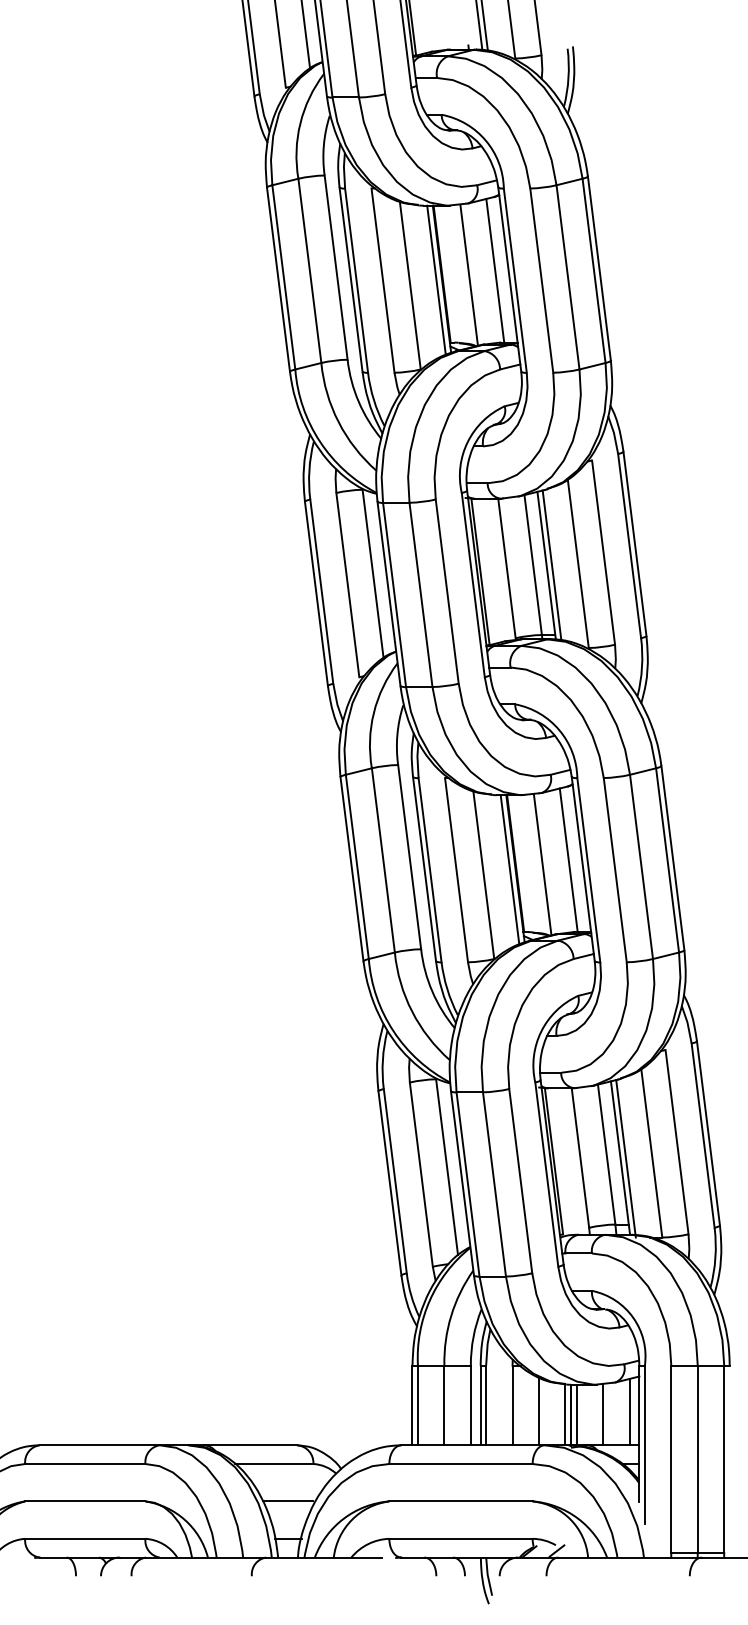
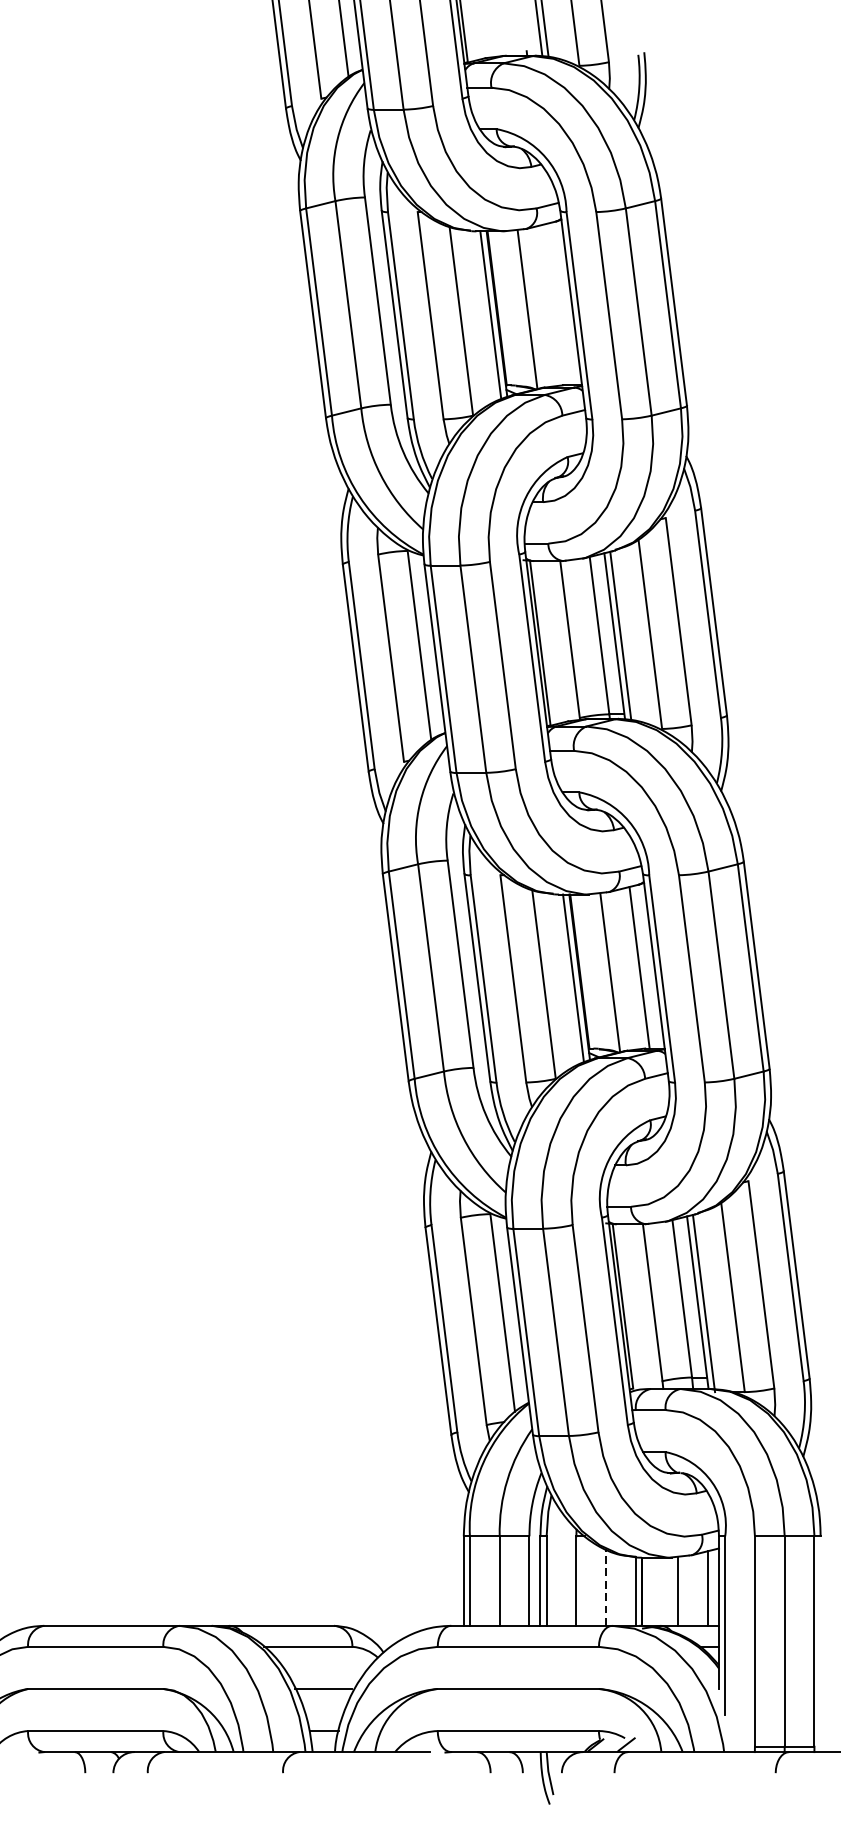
line: (495, 270) -> (557, 304), removed
line: (539, 1410) -> (606, 1586), solid -> dashed
line: (576, 1414) -> (648, 1591), removed

